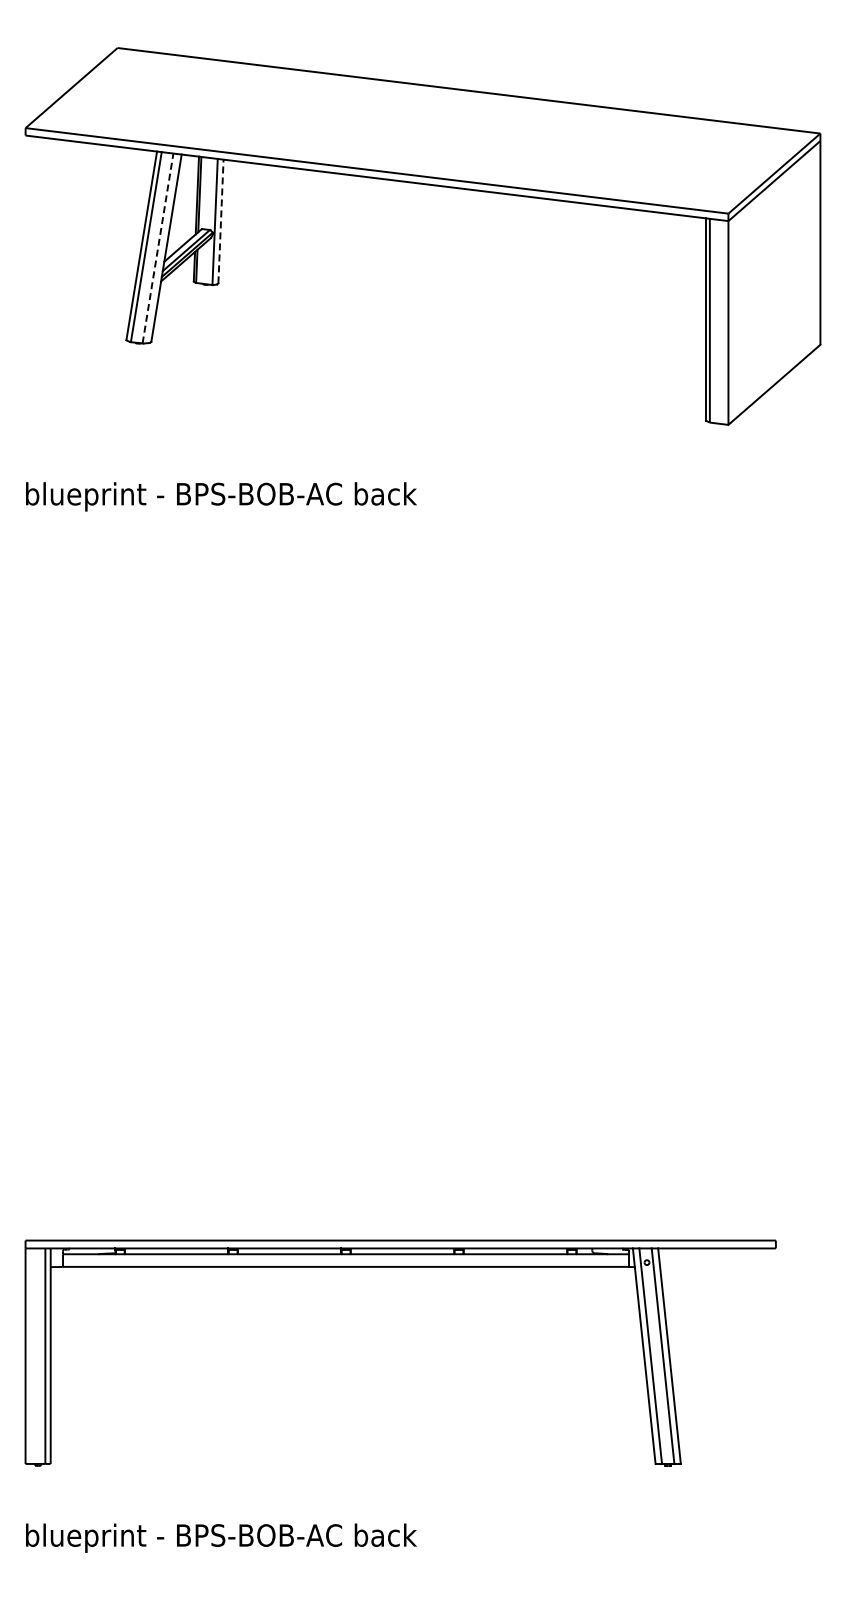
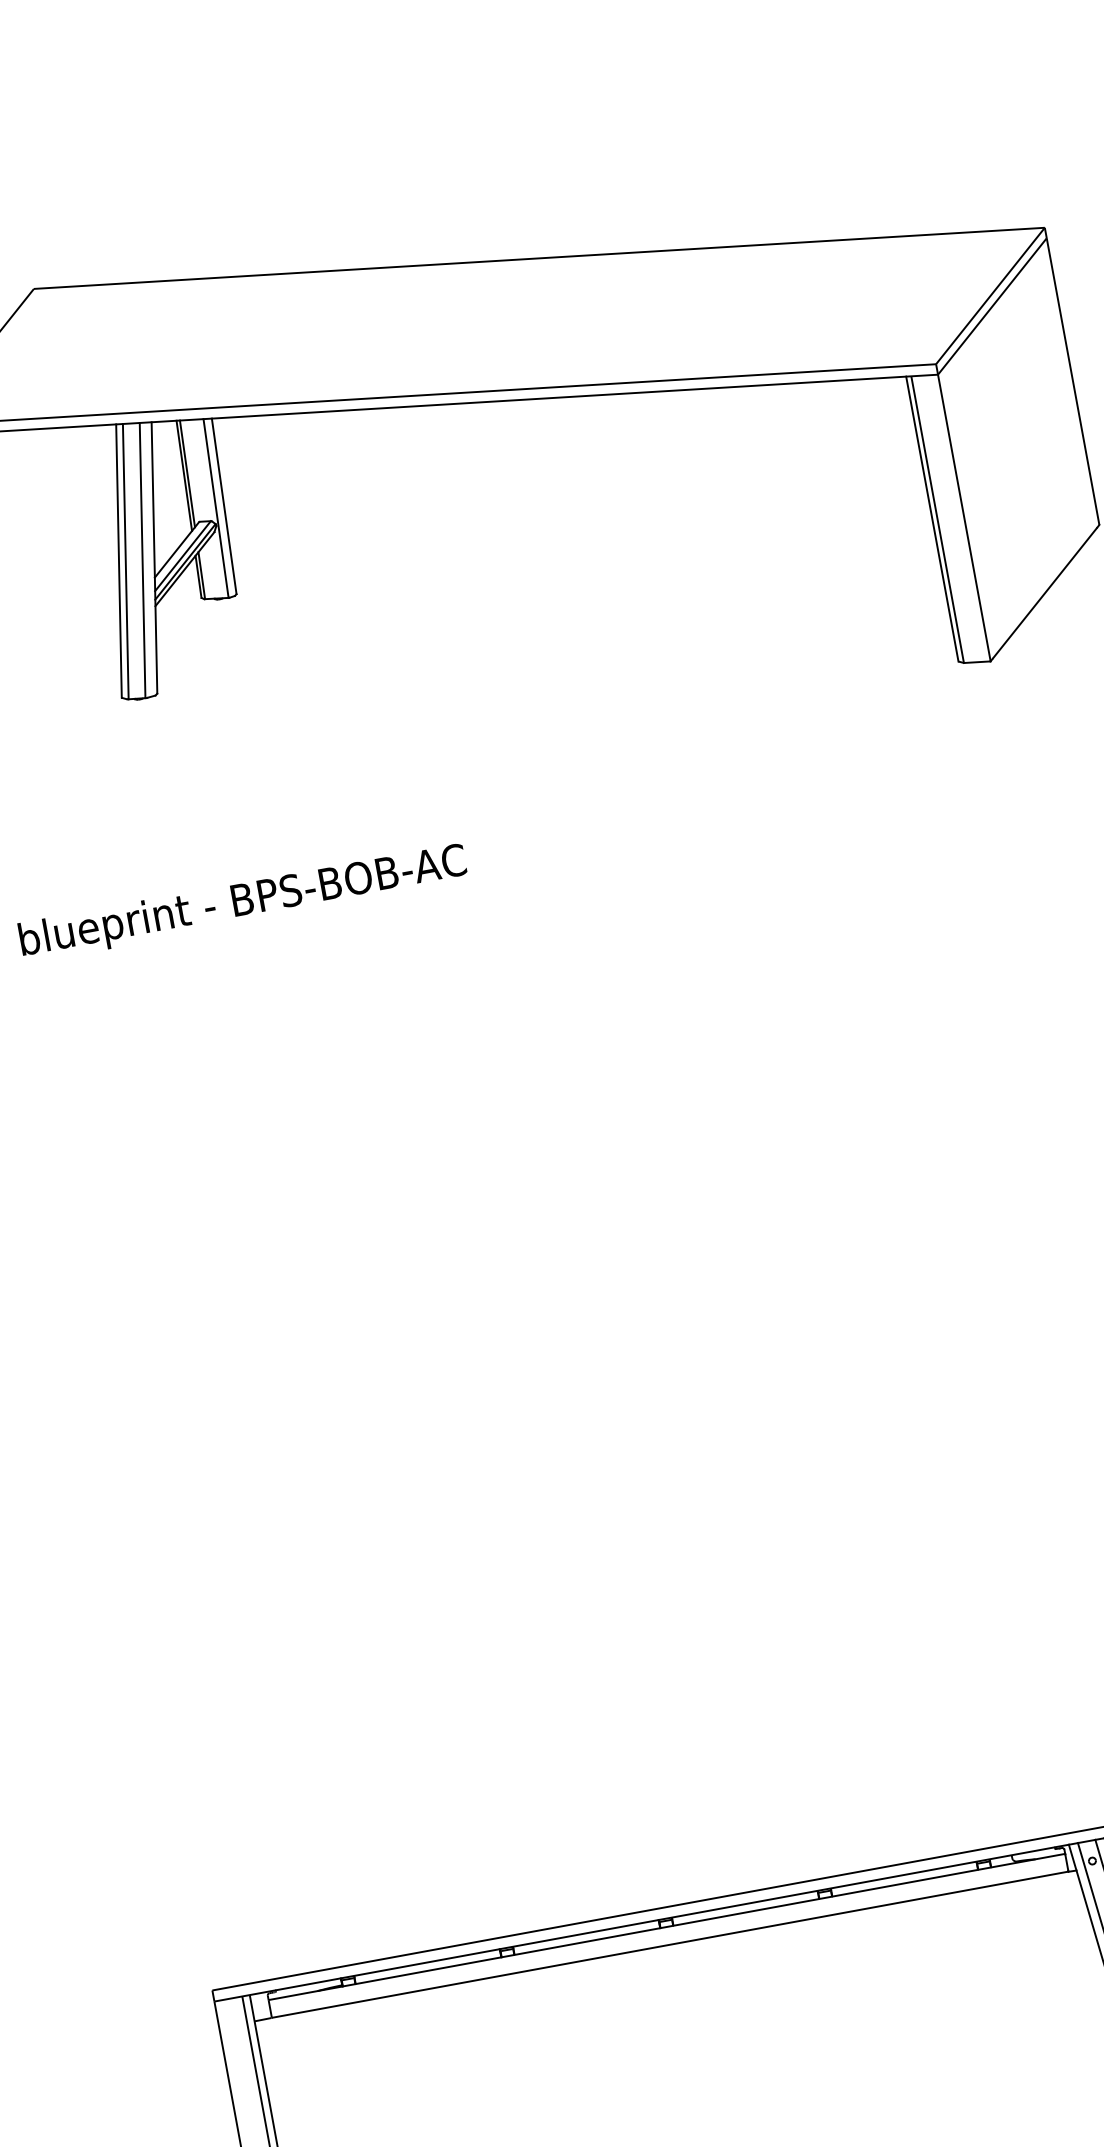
line: (220, 221) -> (223, 506), dashed -> solid
line: (158, 248) -> (143, 560), dashed -> solid
text: (385, 493) -> (525, 846), blueprint - BPS-BOB-AC back -> blueprint - BPS-BOB-AC

